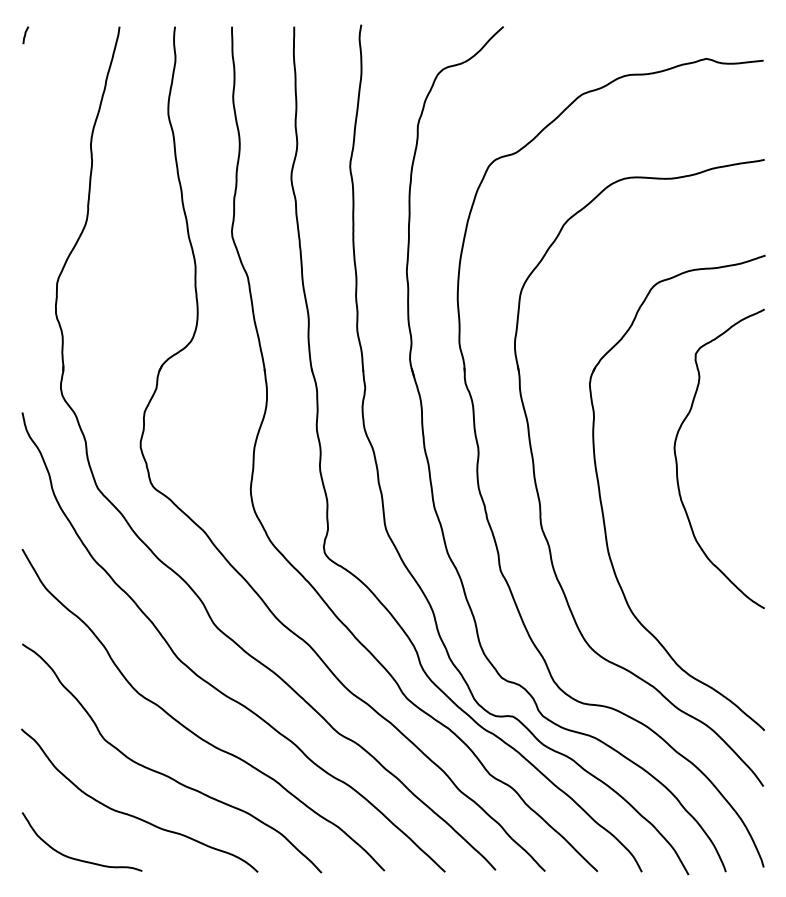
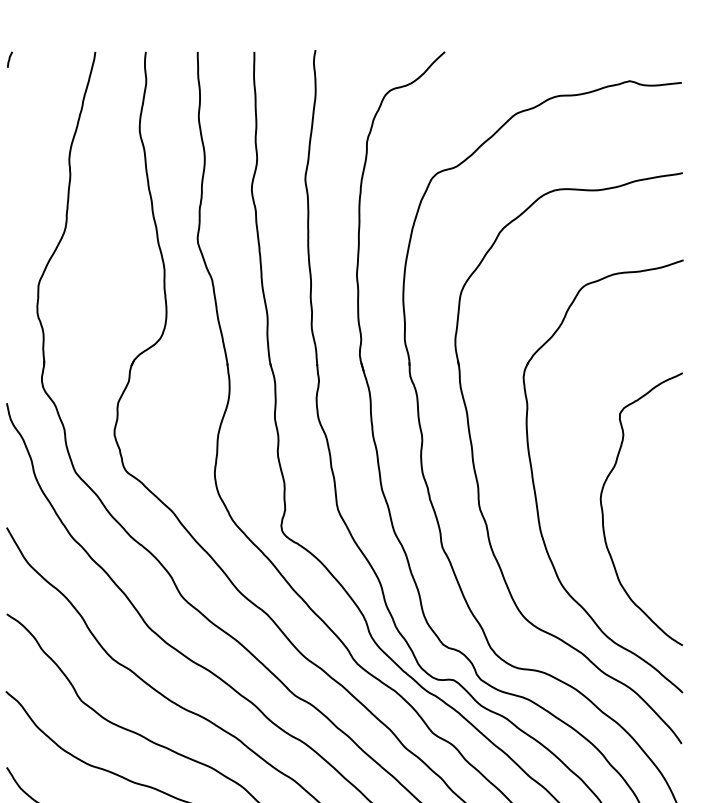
curve: (677, 460) -> (603, 510), moved

